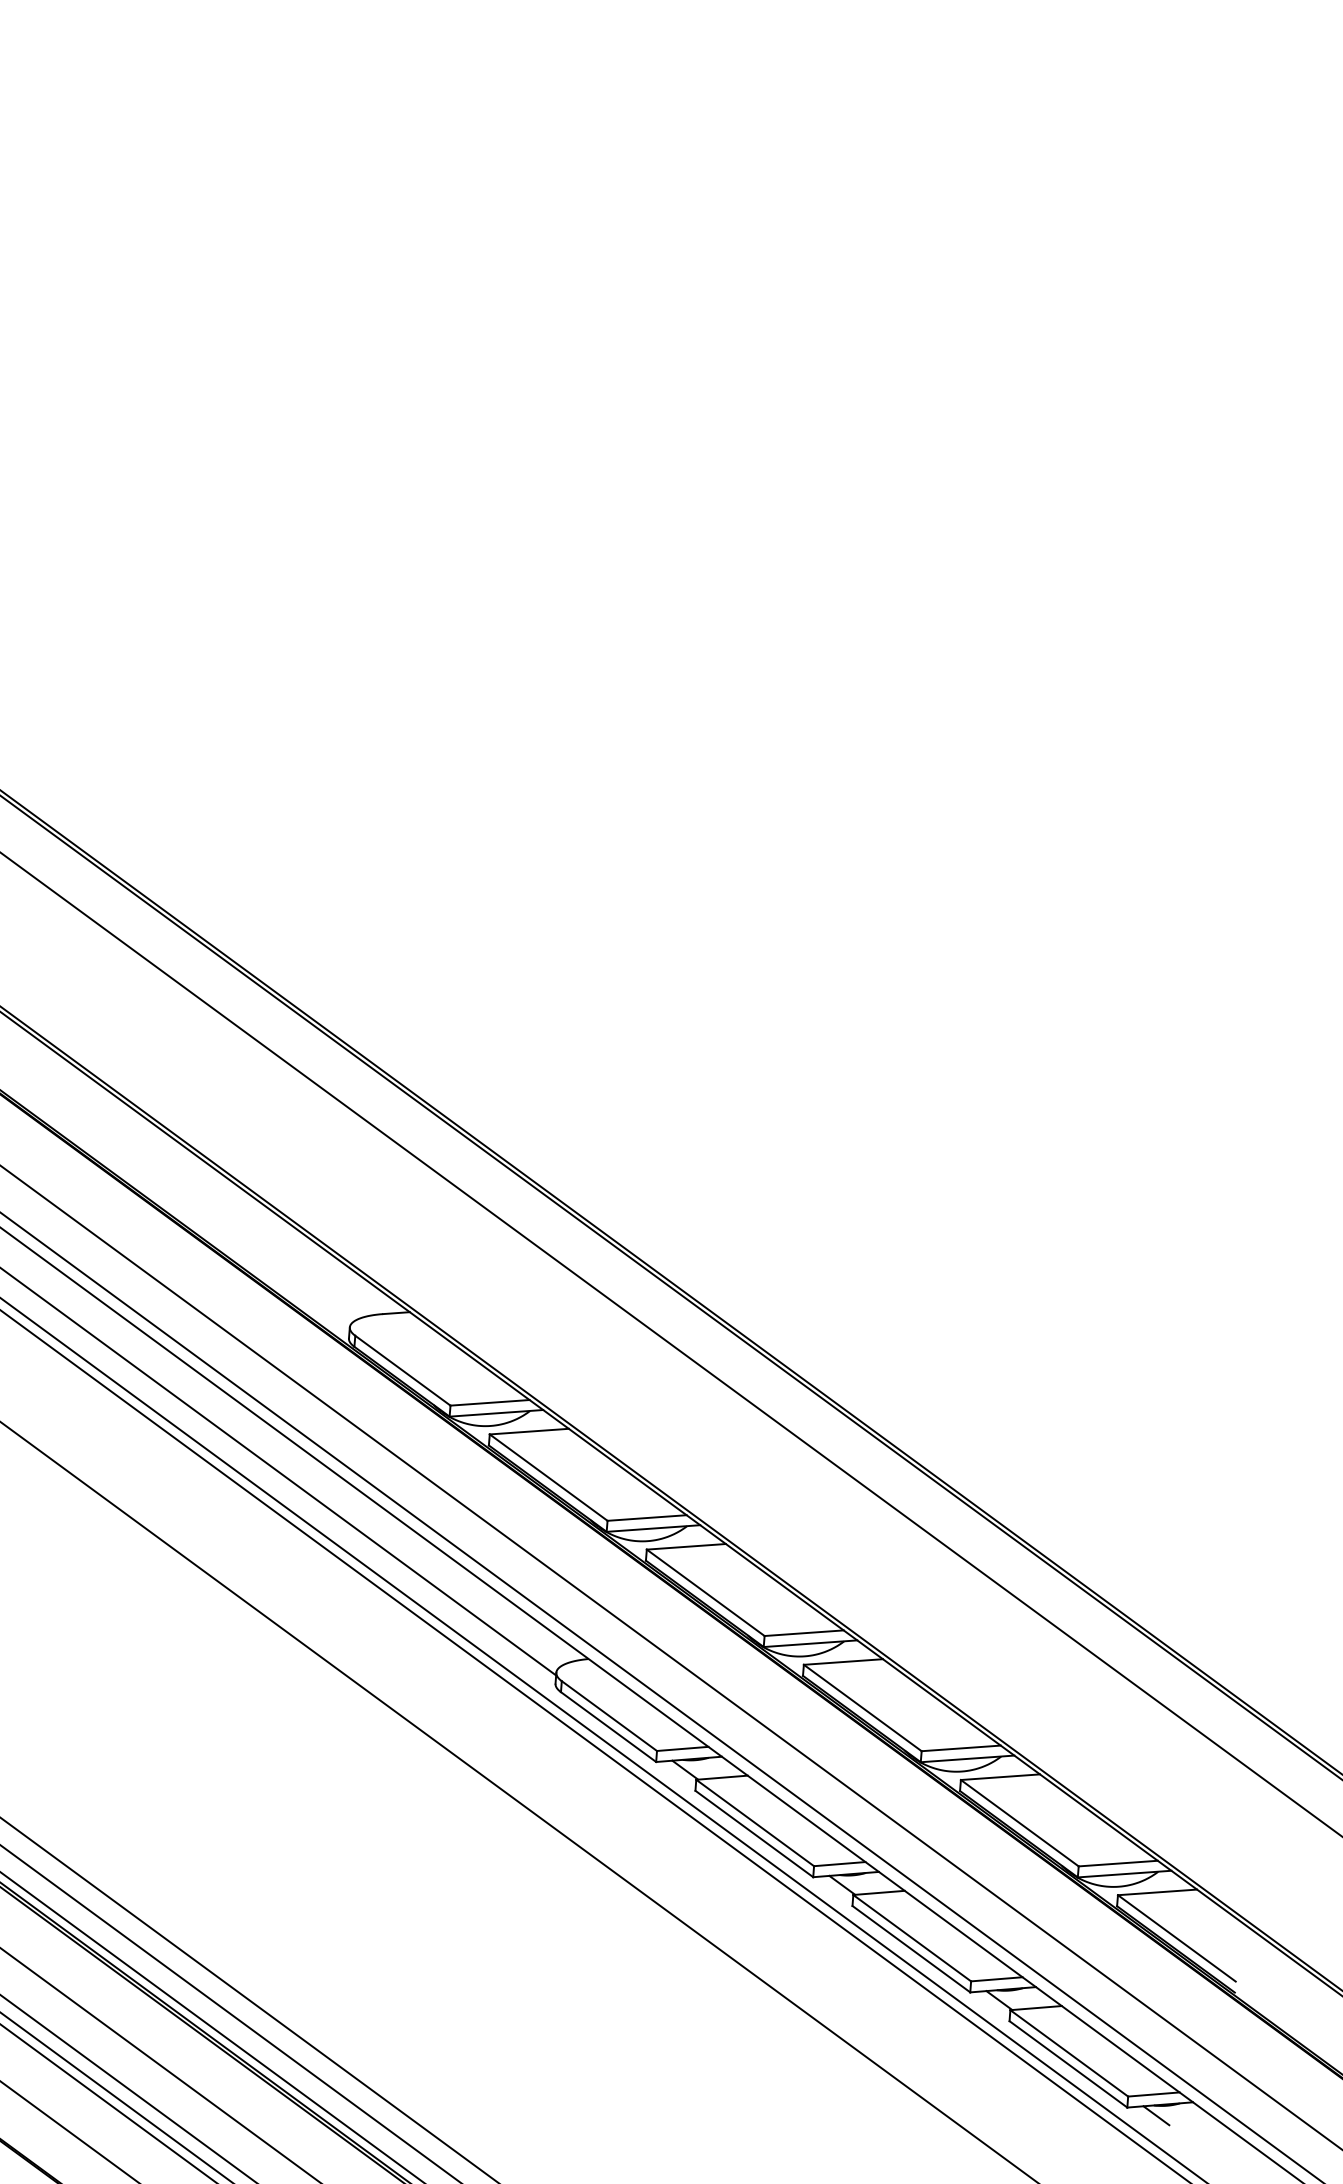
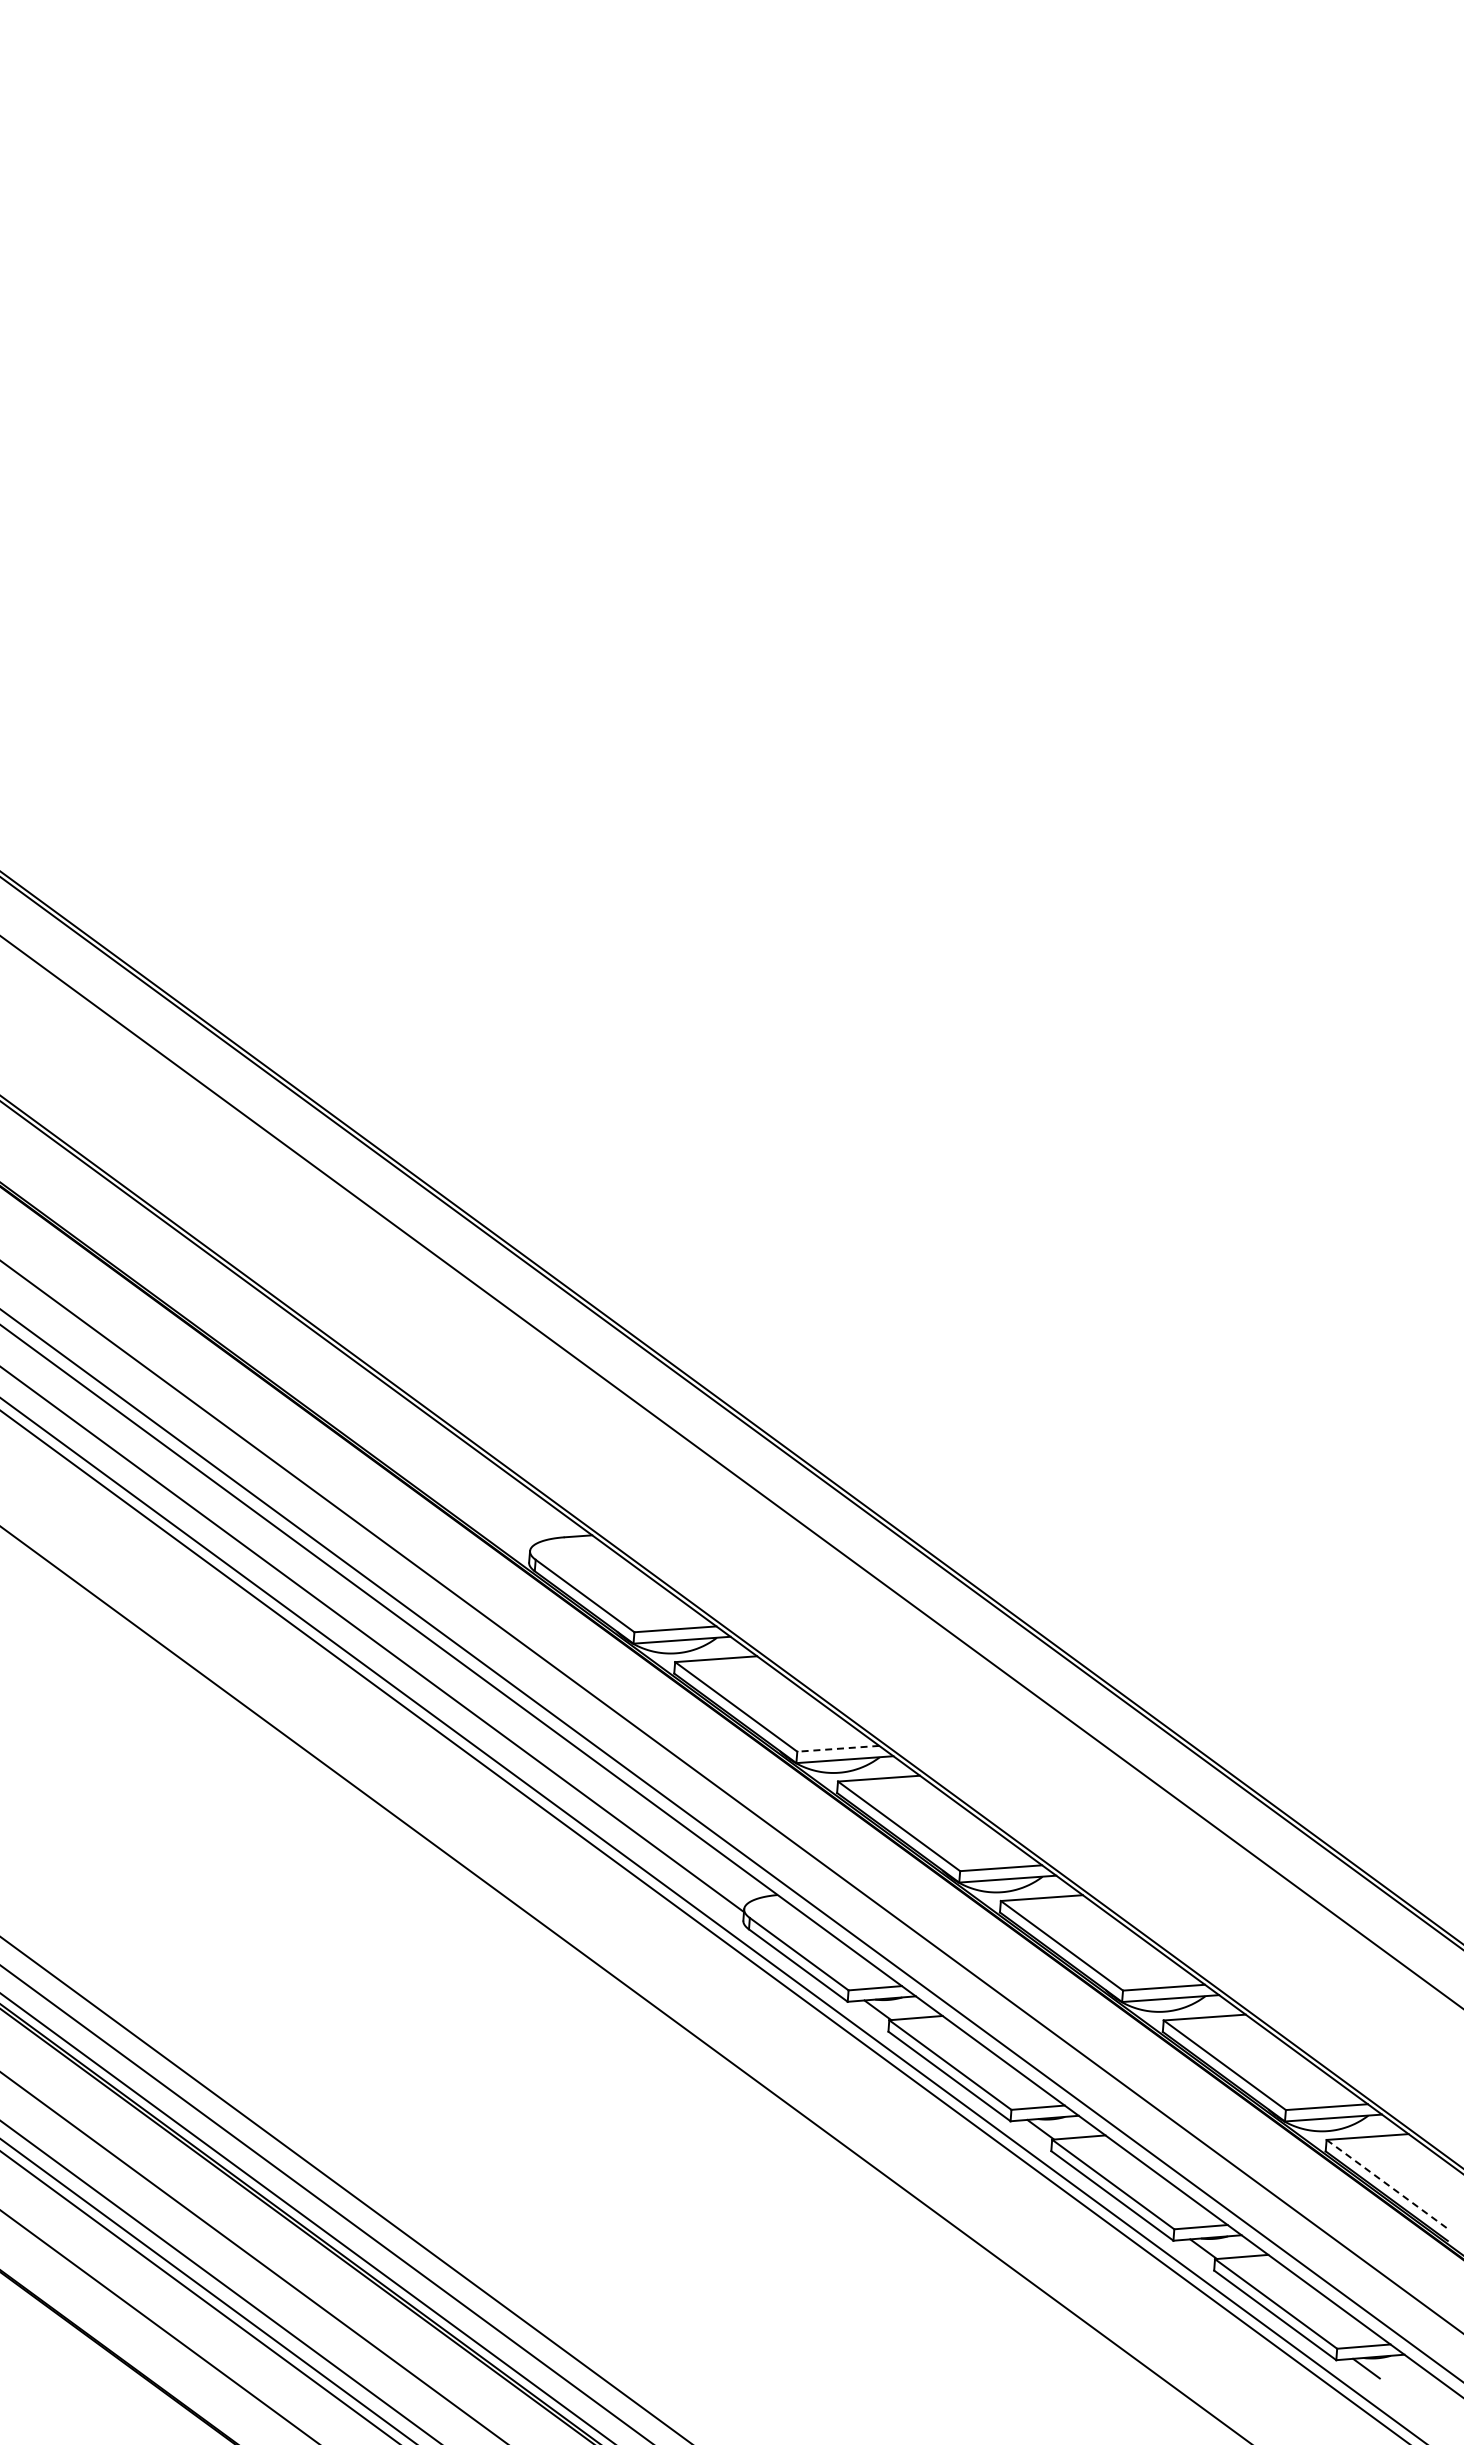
line: (646, 1517) -> (837, 1748), solid -> dashed
line: (1176, 1938) -> (1387, 2184), solid -> dashed

